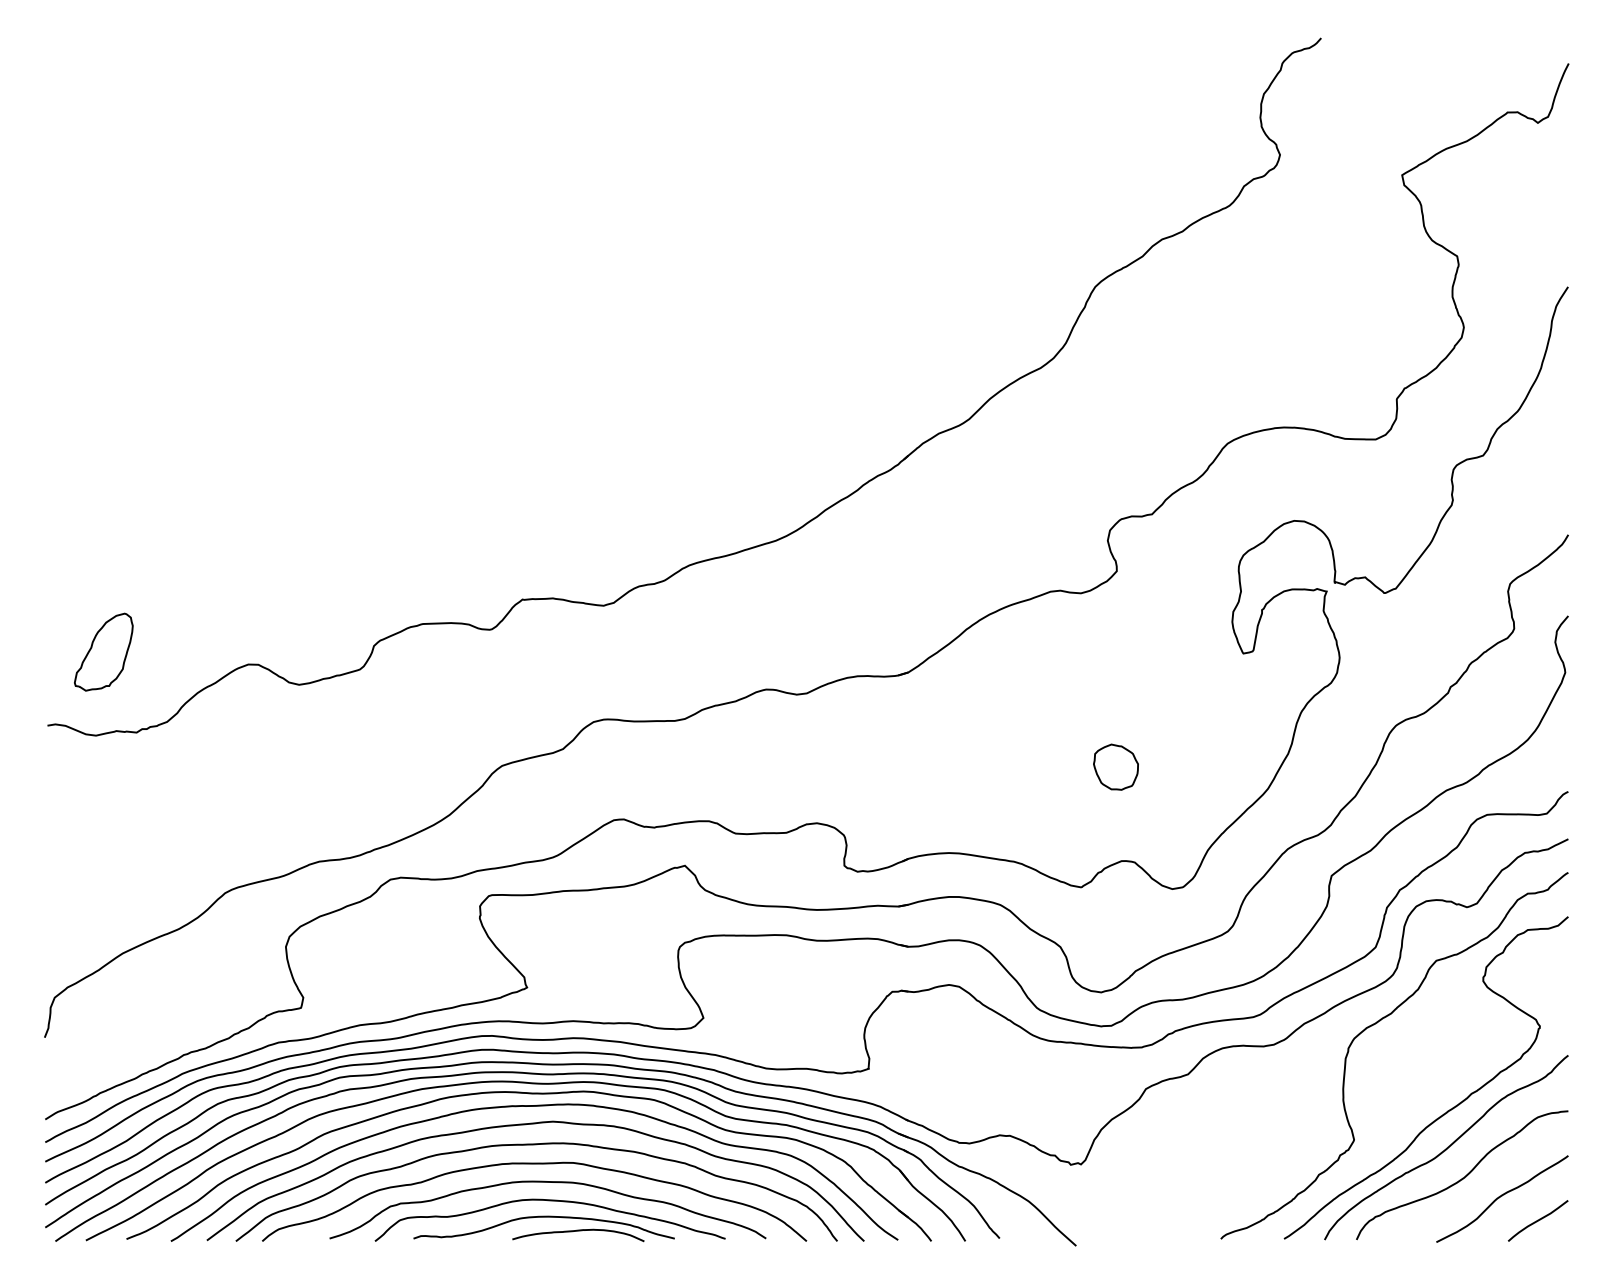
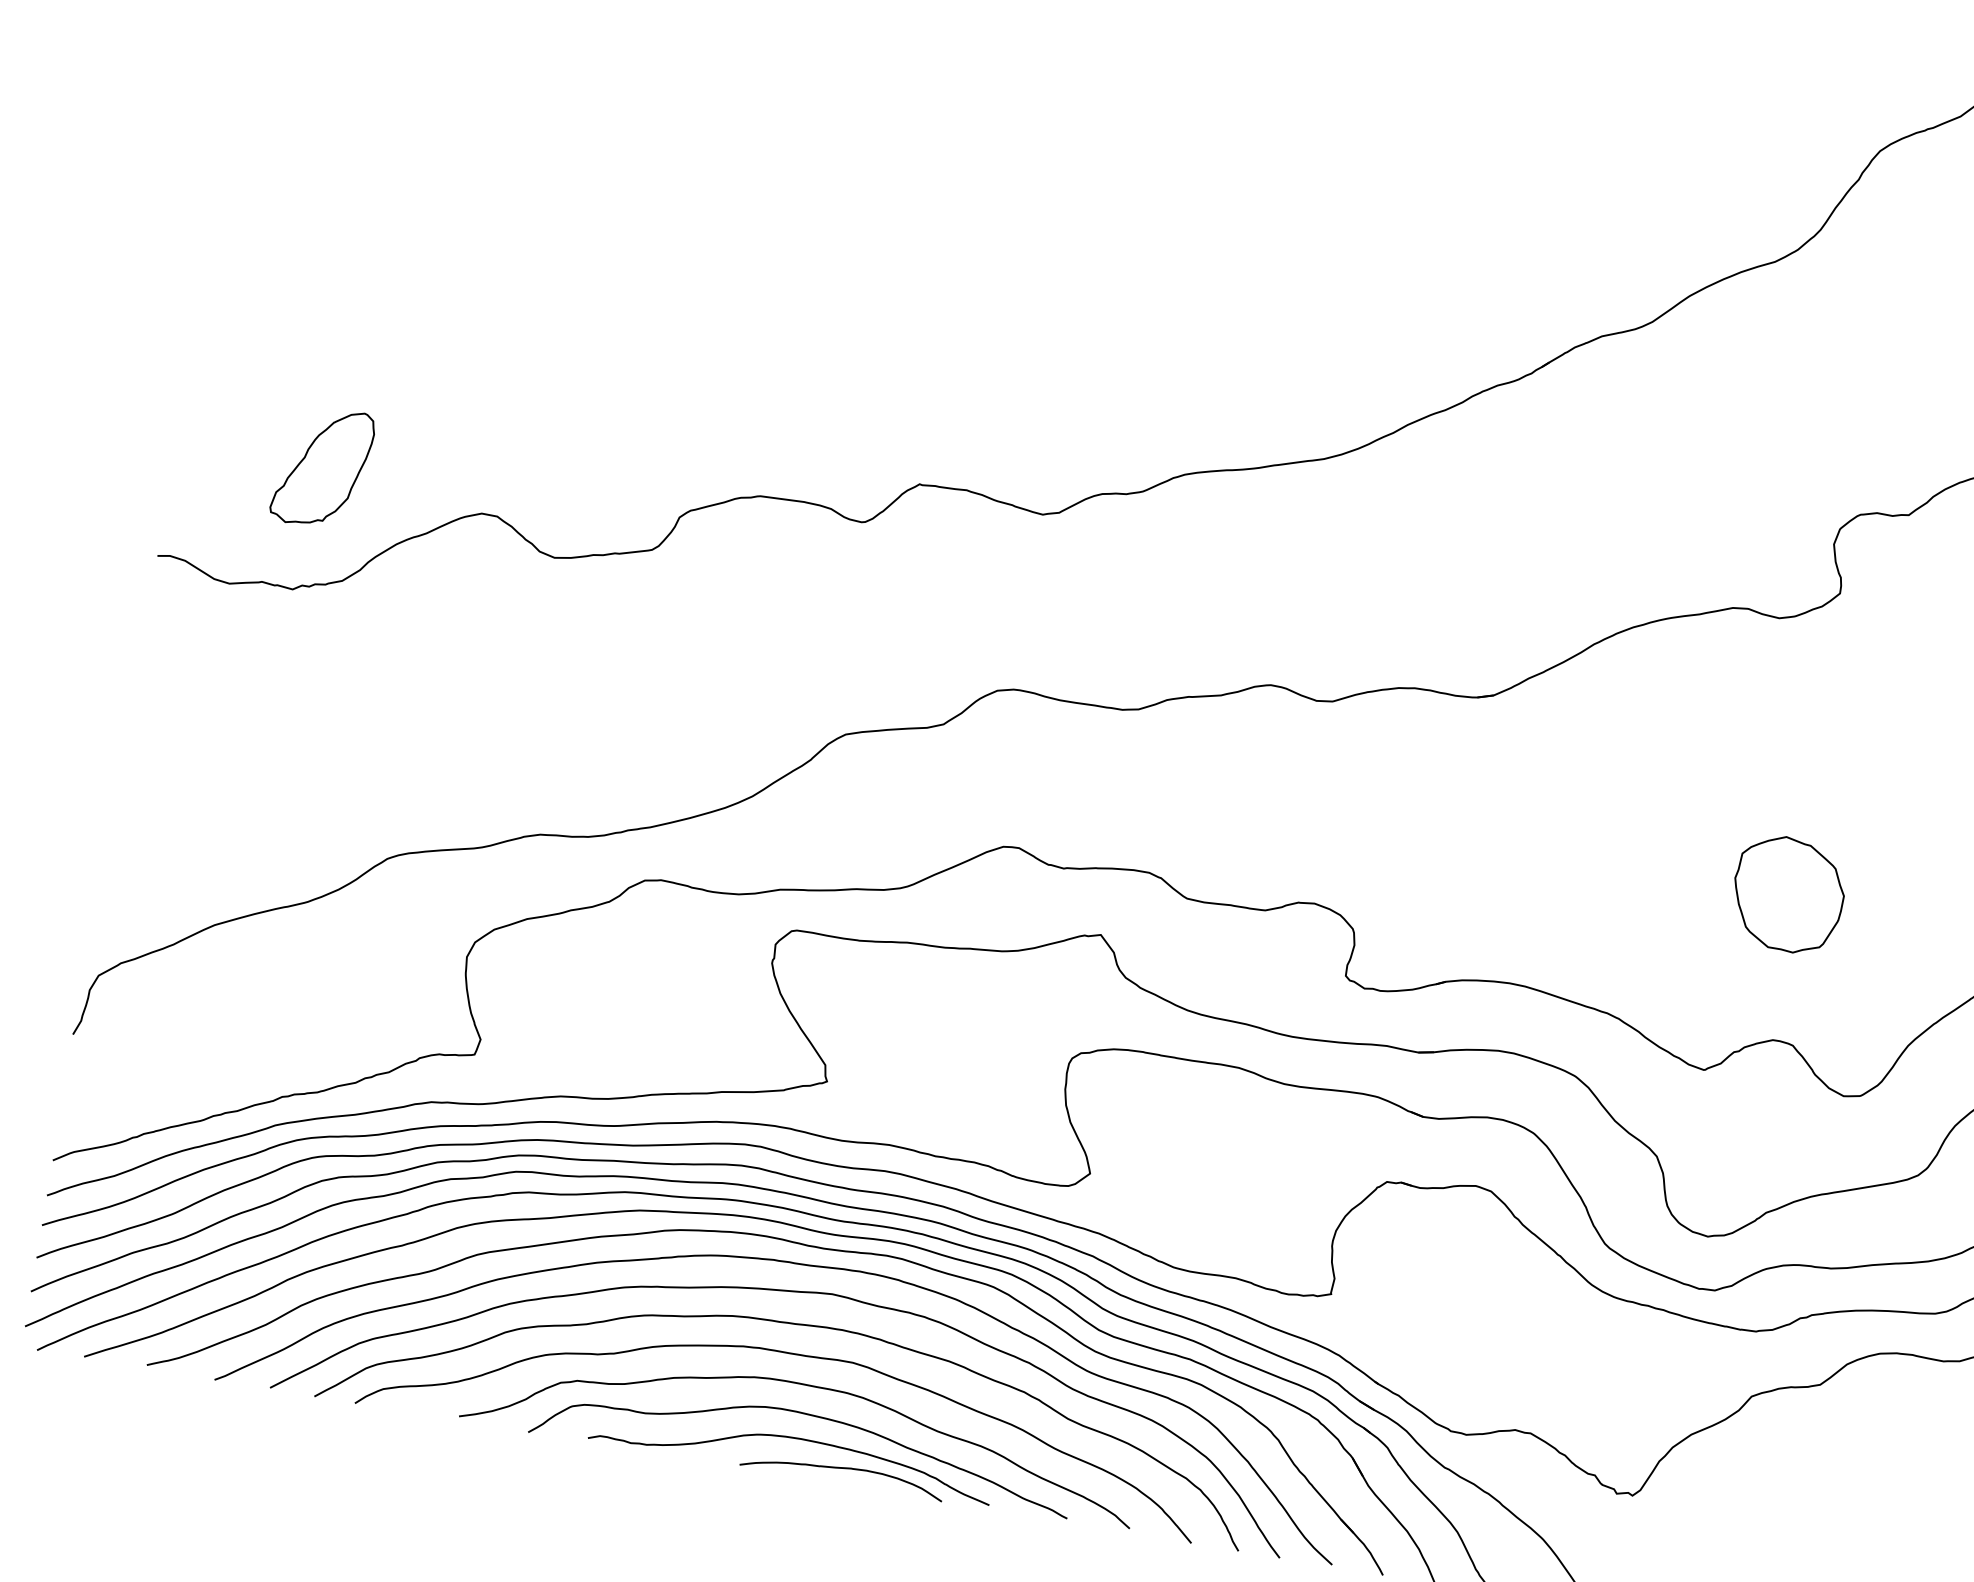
part: (103, 651) -> (322, 466), moved
part: (1115, 766) -> (1787, 893), size x1.6

